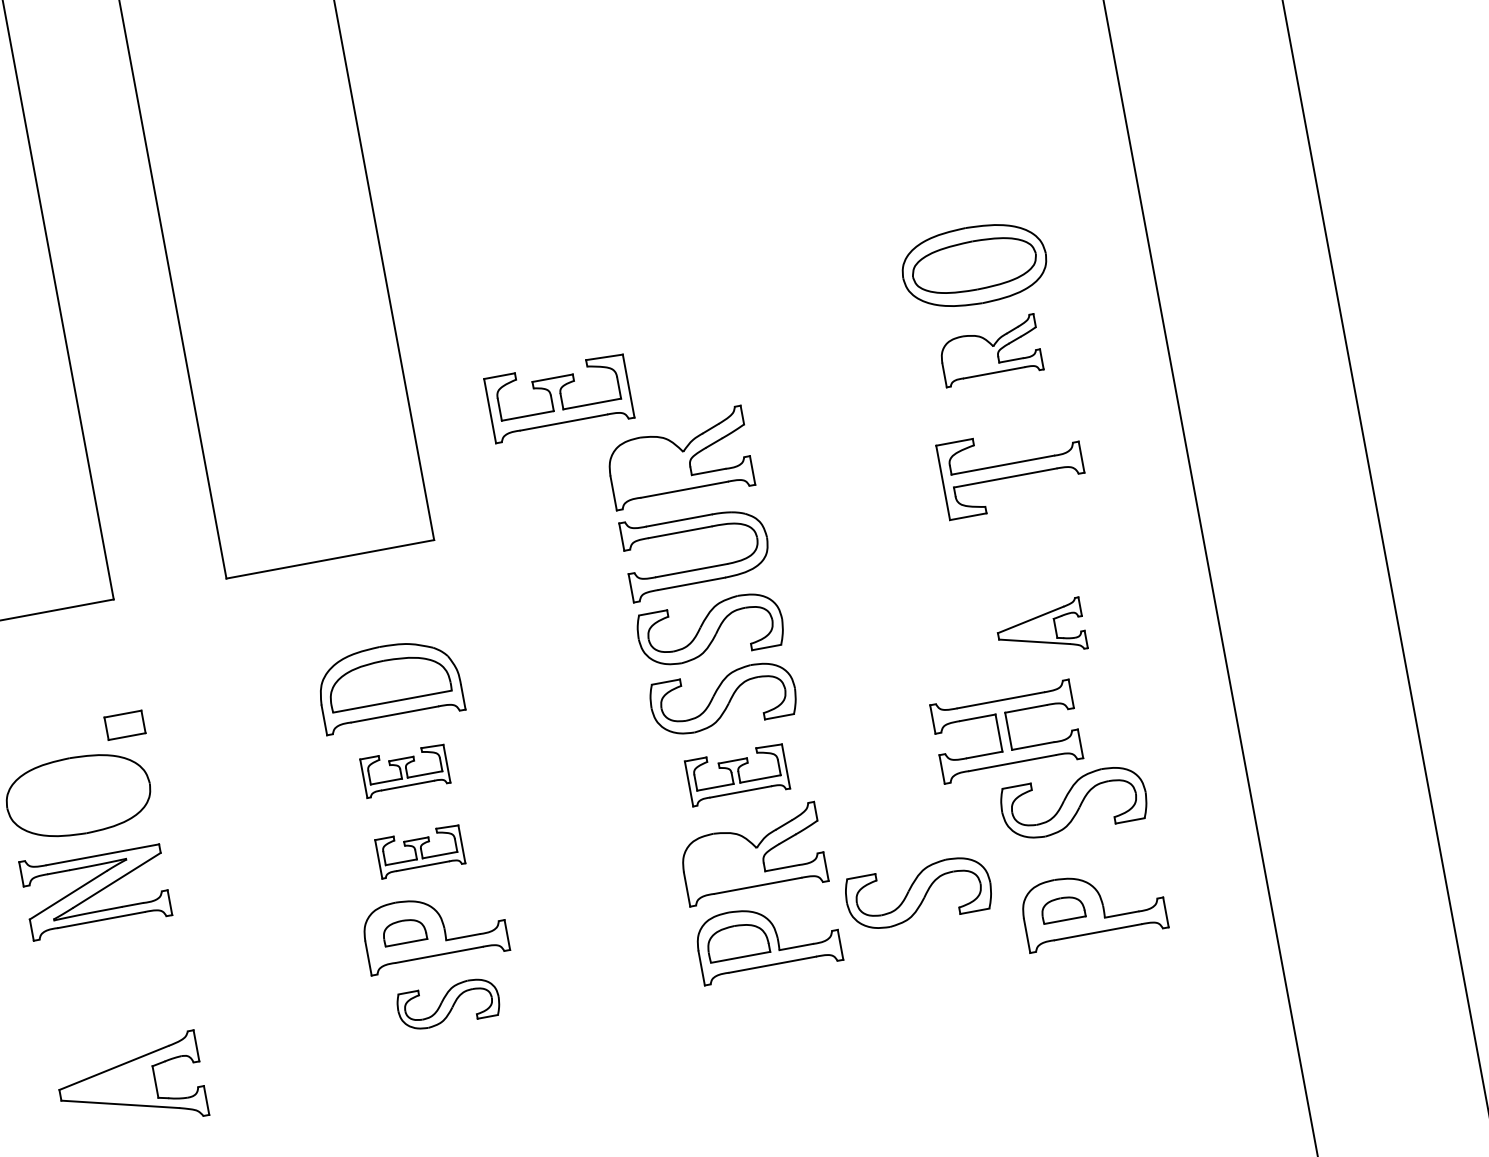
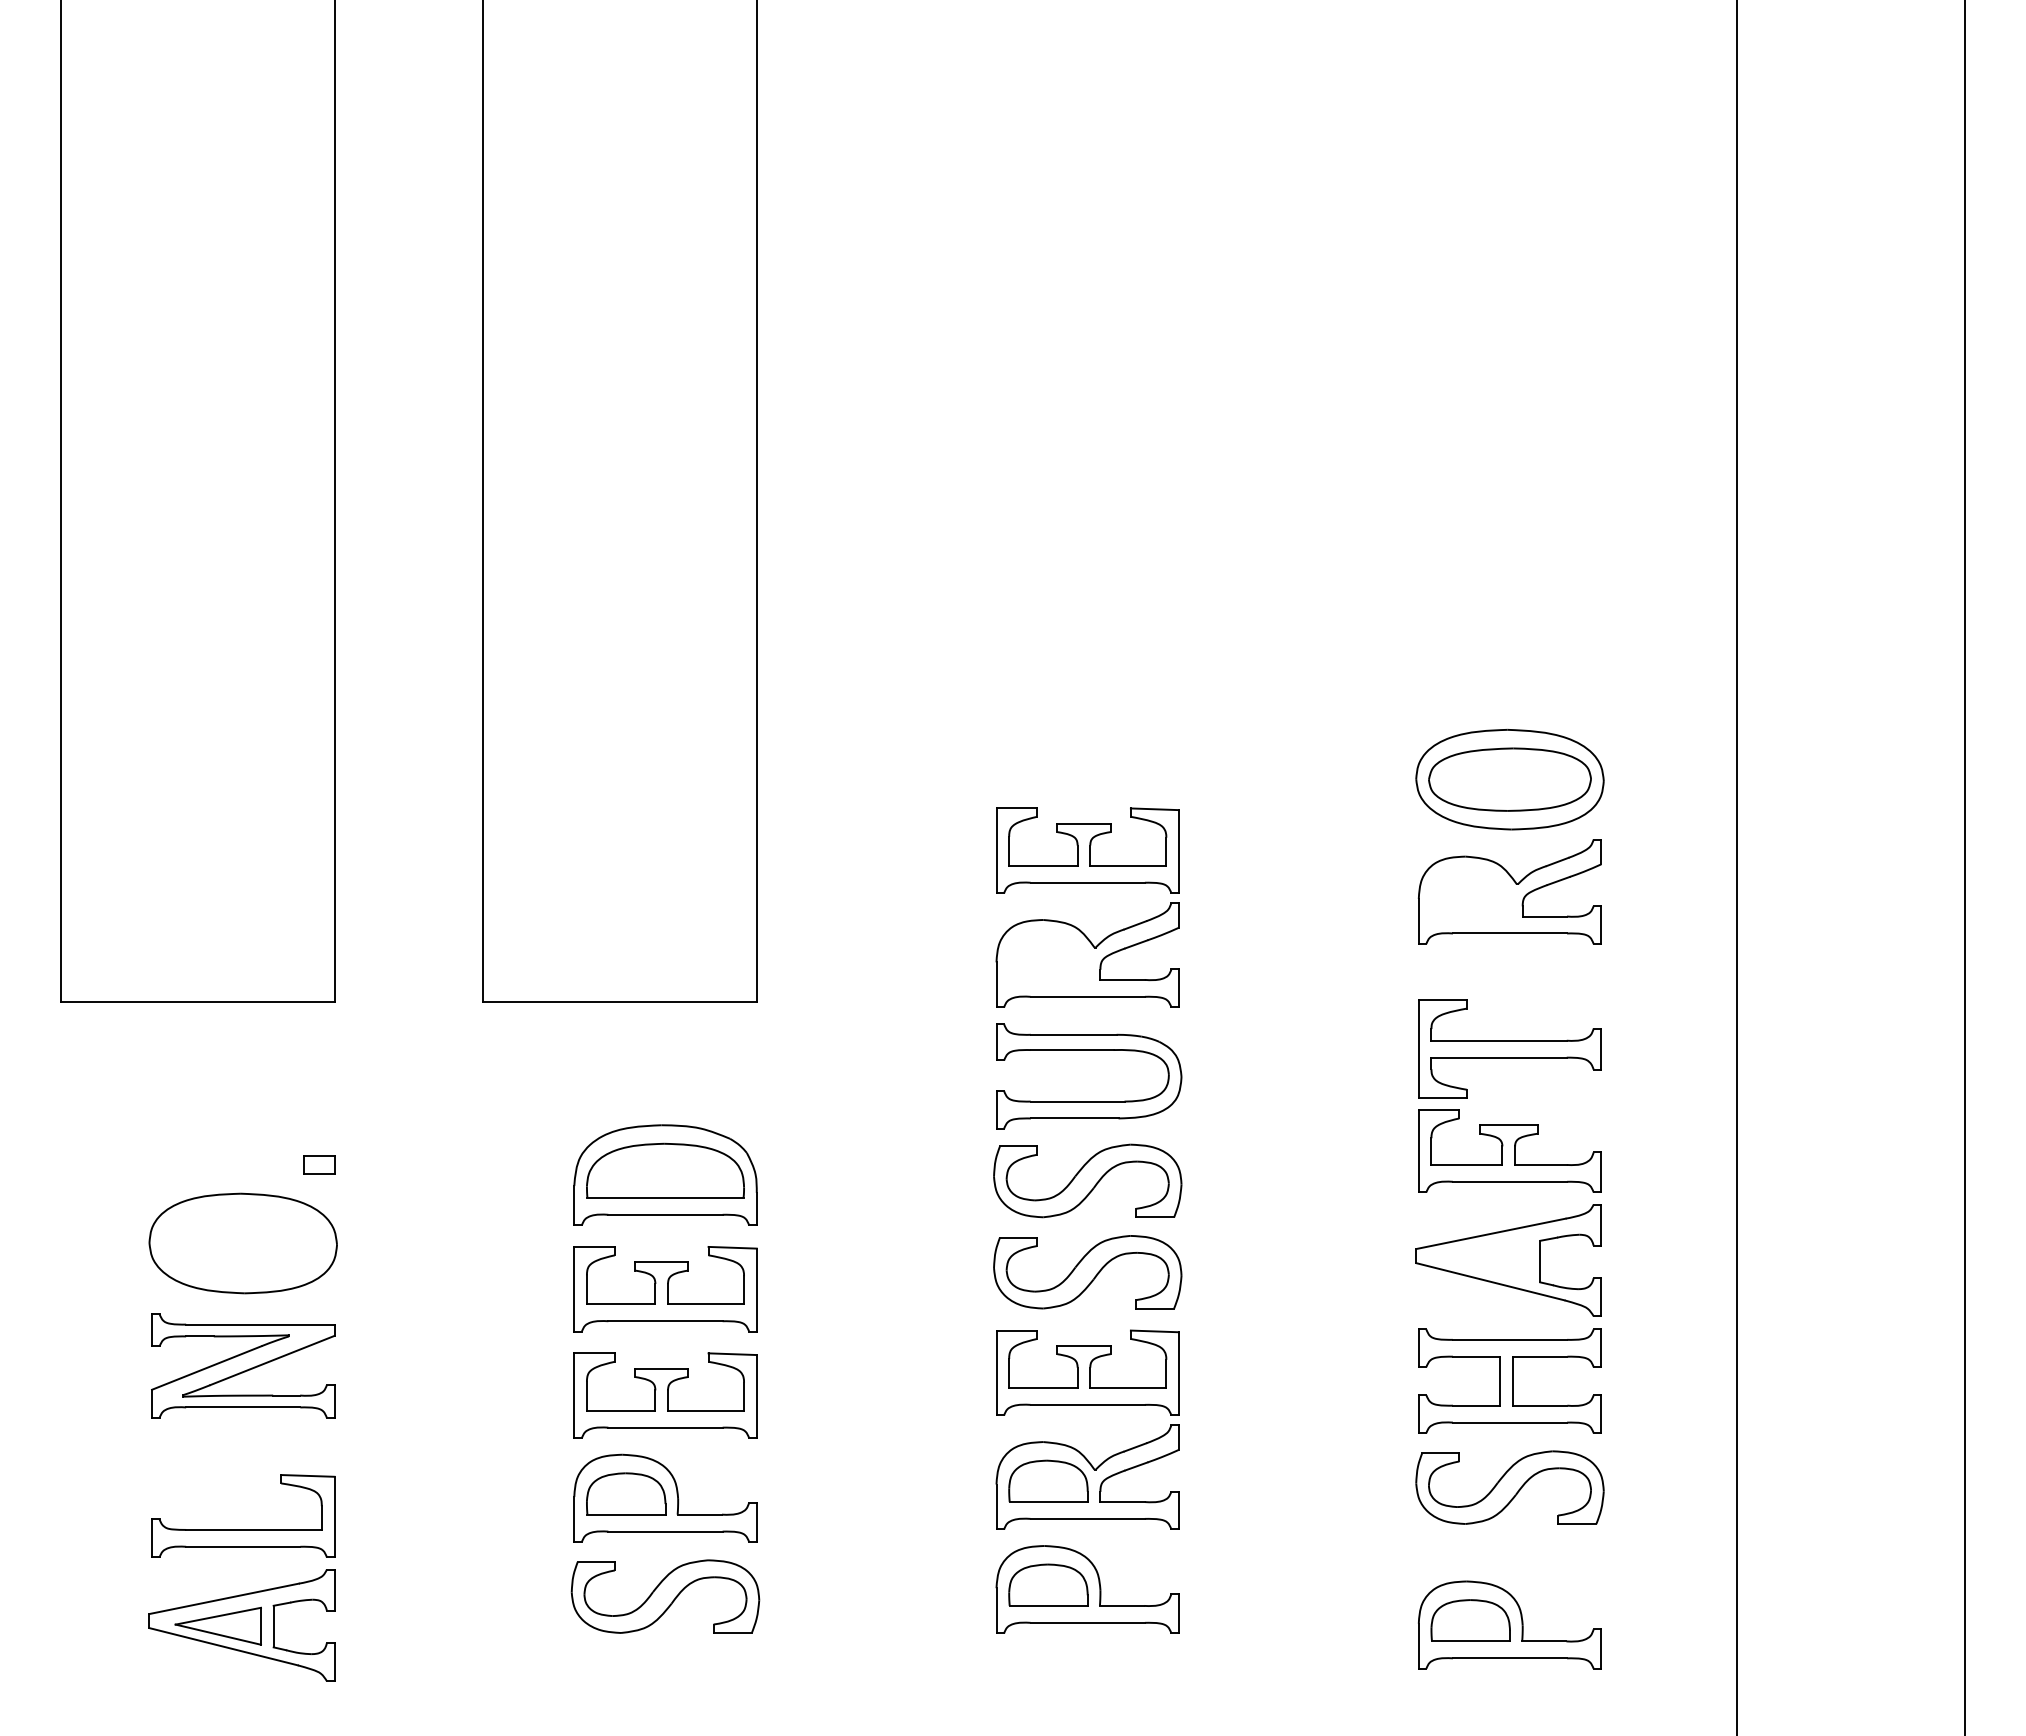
part: (989, 350) -> (1509, 891), size x1.43
part: (559, 398) -> (1087, 850), moved
part: (1026, 547) -> (1509, 1150), added
part: (1040, 630) -> (1508, 1260), size x1.67
part: (125, 724) -> (319, 1164), size x0.62
part: (1006, 731) -> (1509, 1380), moved
part: (405, 771) -> (665, 1289), size x1.67
part: (737, 774) -> (1087, 1372), size x1.43
part: (420, 851) -> (665, 1395), size x1.67
part: (722, 862) -> (1048, 1480), added
part: (918, 893) -> (1290, 1566), removed
part: (1062, 909) -> (1470, 1620), size x1.43
part: (404, 931) -> (626, 1493), size x1.43
part: (448, 1004) -> (665, 1596), size x1.43
part: (118, 1012) -> (243, 1529), added
part: (112, 1089) -> (217, 1625), added

